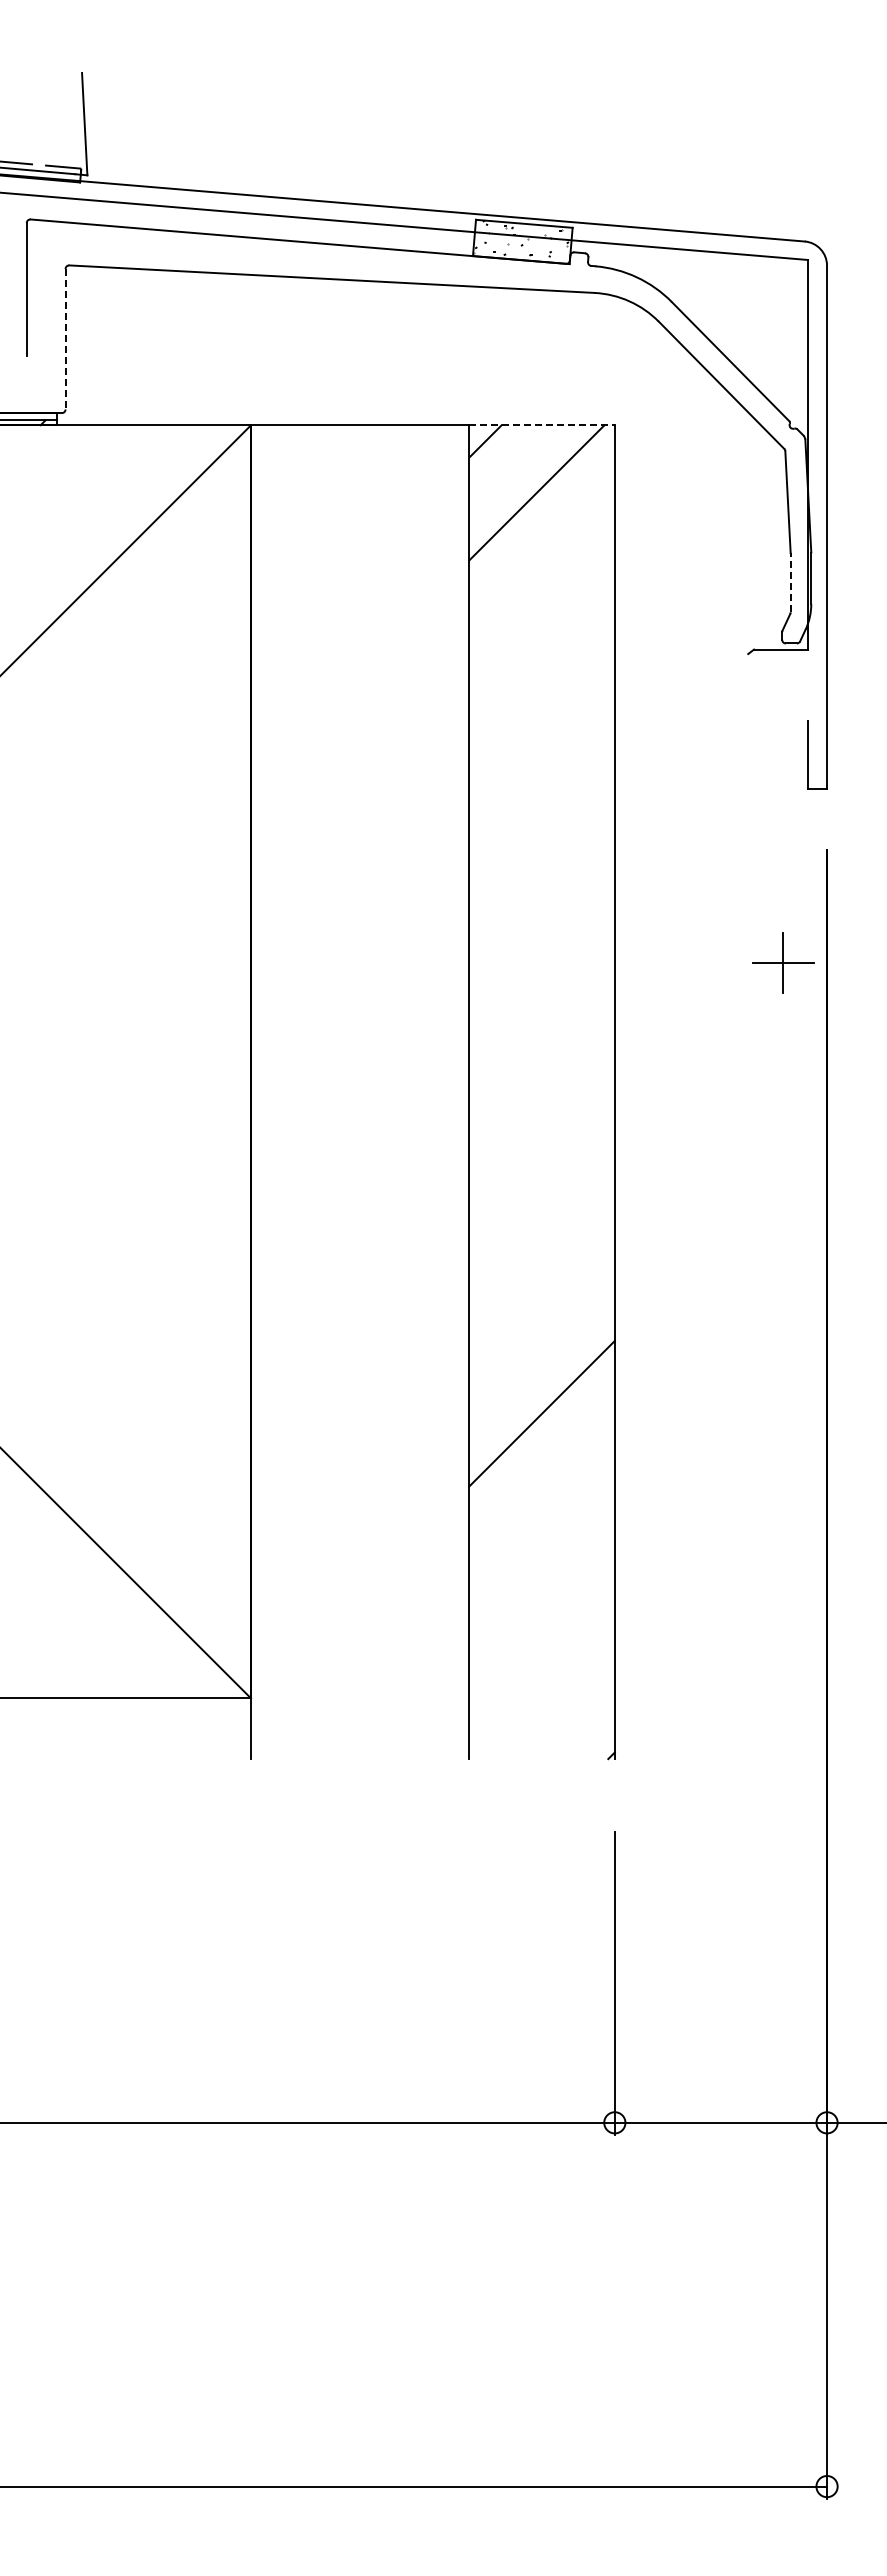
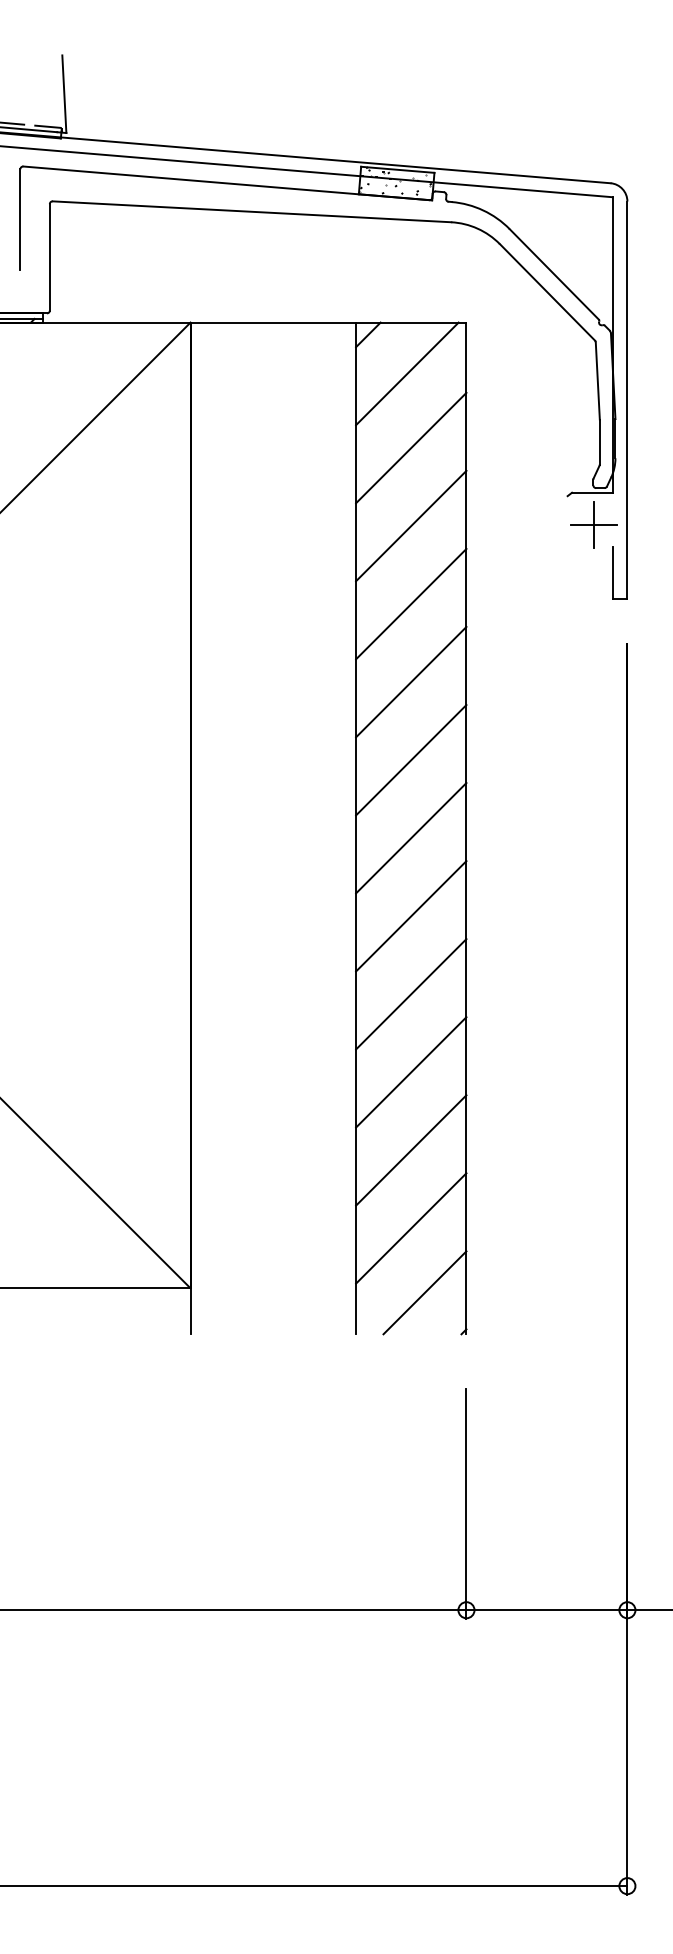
line: (65, 339) -> (49, 257), dashed -> solid
line: (542, 425) -> (411, 322), dashed -> solid
line: (790, 582) -> (599, 441), dashed -> solid
line: (541, 590) -> (410, 447), added
line: (541, 693) -> (410, 526), added
line: (541, 796) -> (410, 604), added
line: (541, 898) -> (410, 681), added
part: (783, 962) -> (594, 524), moved
line: (541, 1001) -> (410, 759), added
line: (541, 1104) -> (410, 837), added
line: (541, 1207) -> (410, 915), added
line: (541, 1310) -> (410, 994), added
line: (541, 1516) -> (410, 1150), added
line: (541, 1619) -> (410, 1228), added
line: (559, 1704) -> (424, 1292), added

